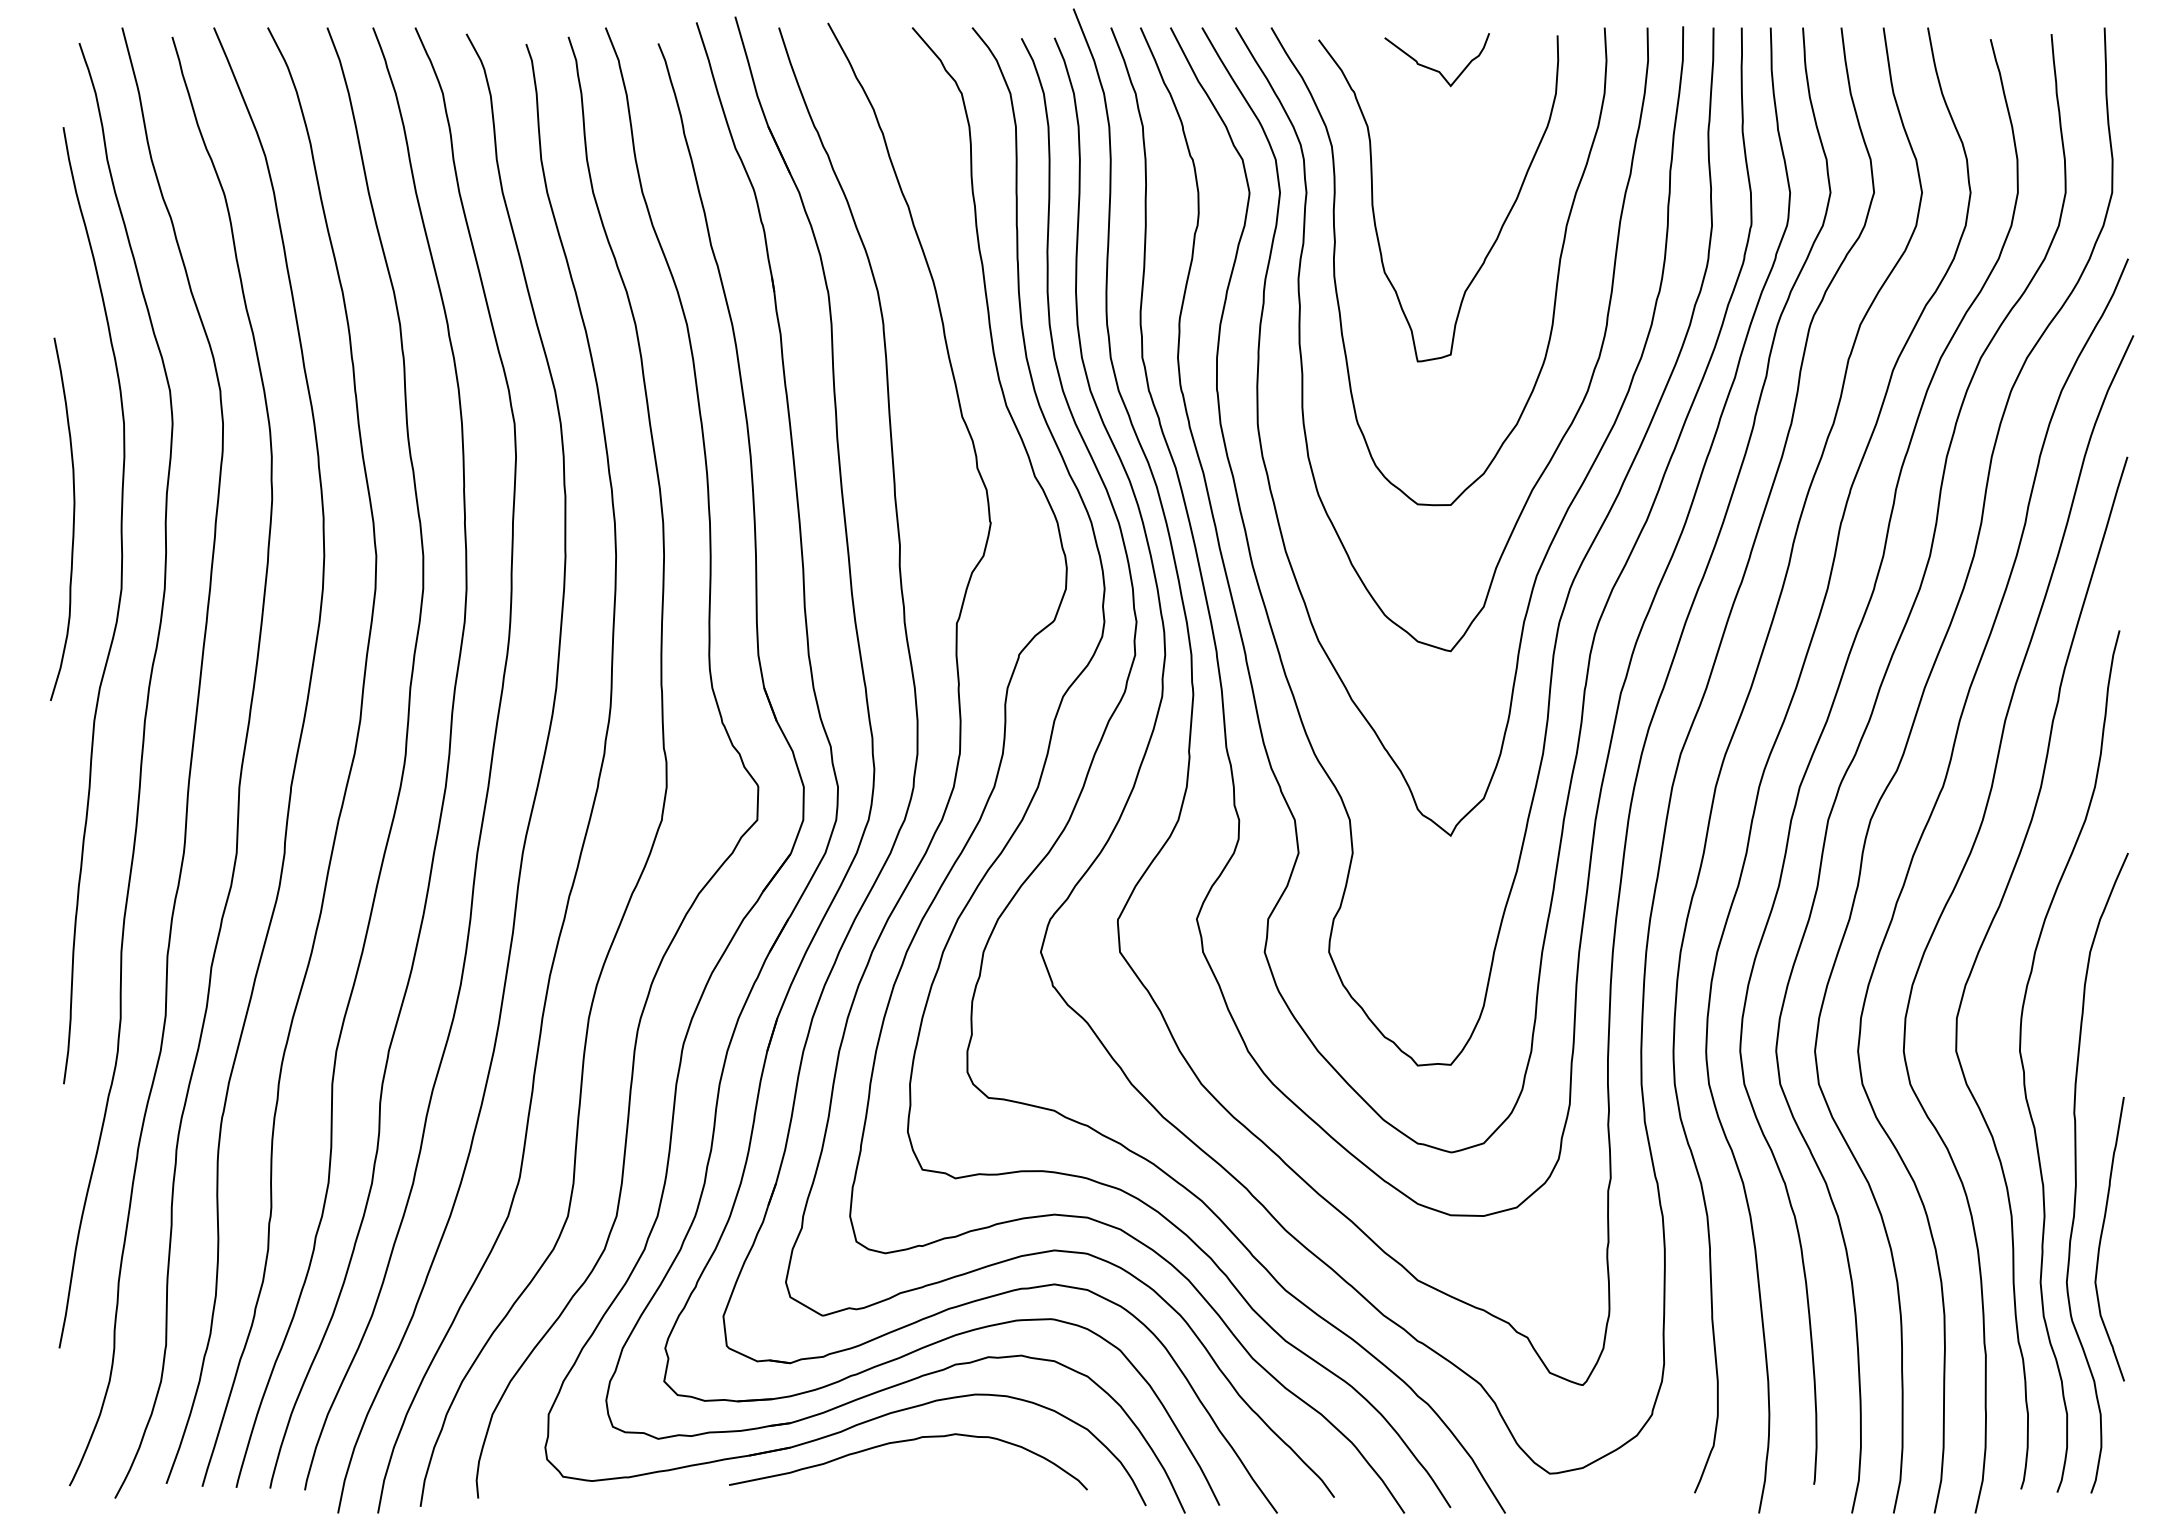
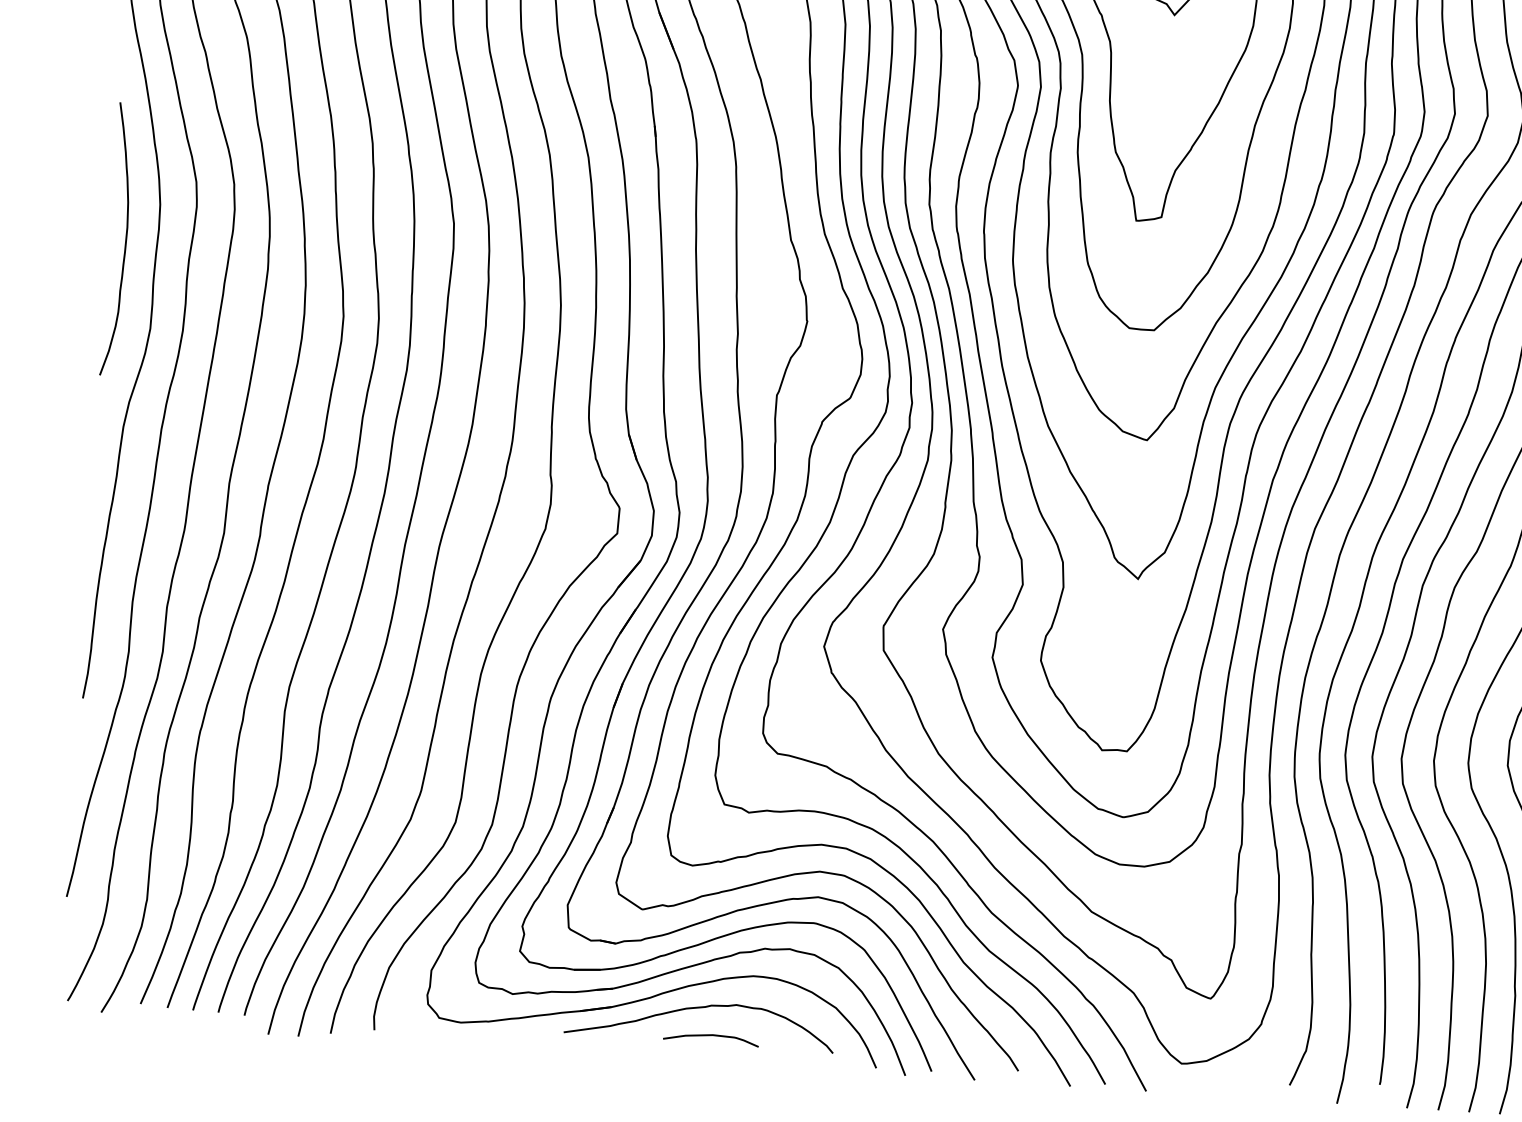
curve: (73, 518) -> (125, 239), moved
curve: (924, 1477) -> (711, 1036), added

